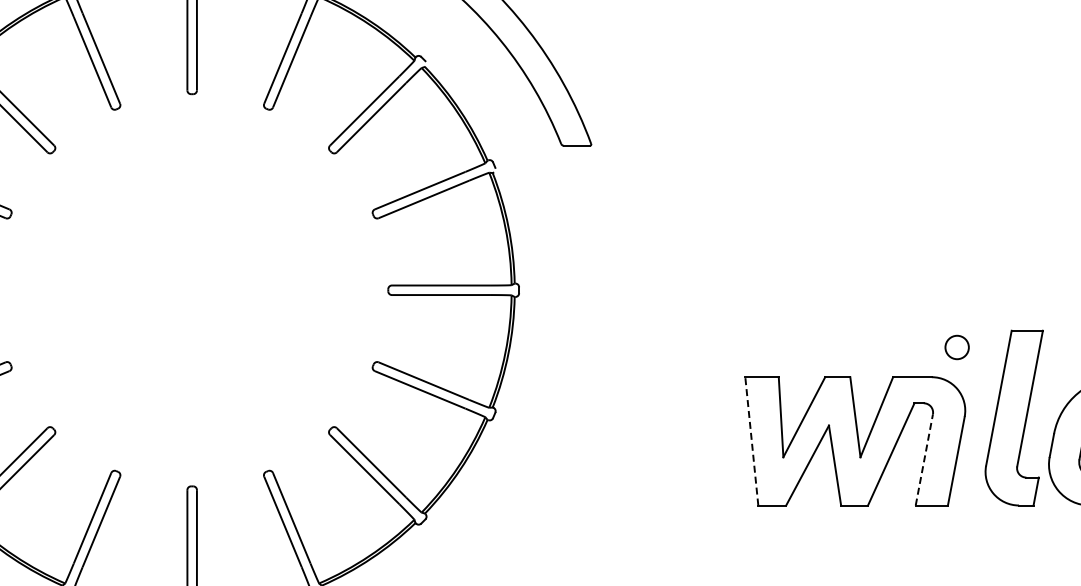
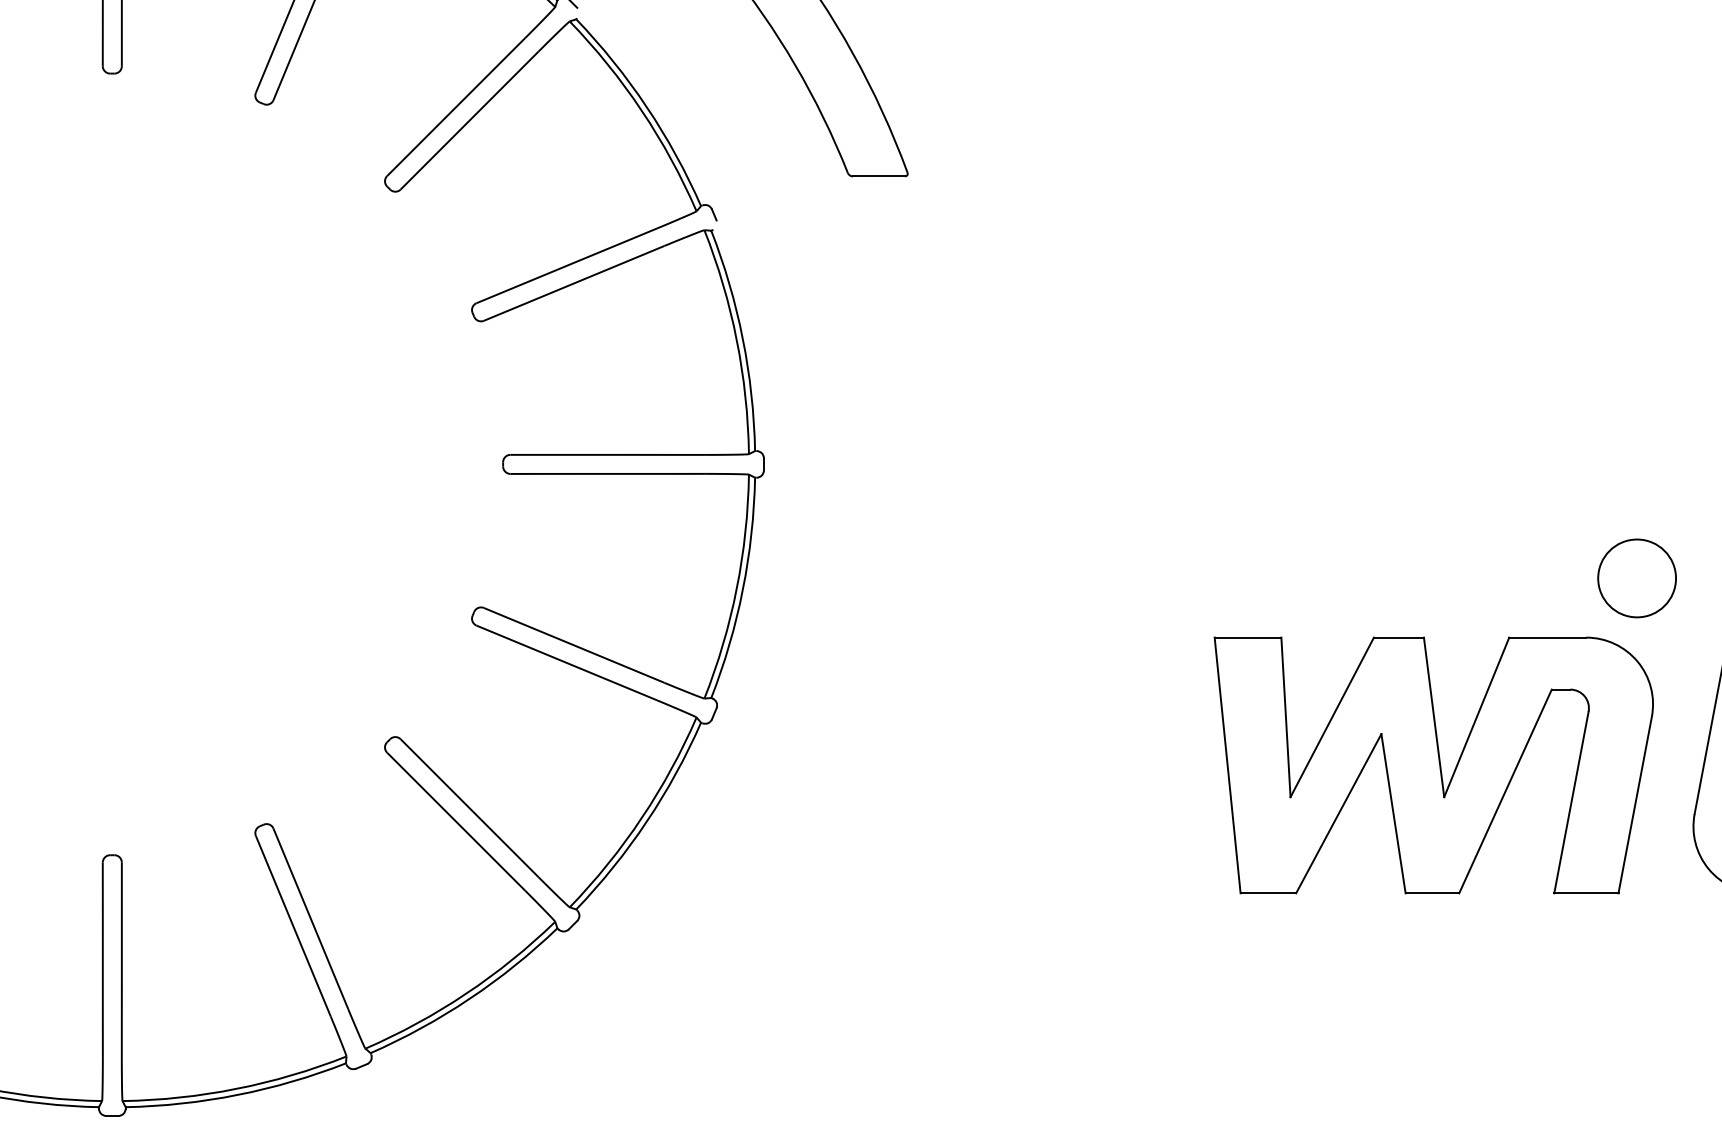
circle: (956, 347) -> (1635, 578), size x1.67
line: (751, 440) -> (1226, 763), dashed -> solid
line: (924, 459) -> (1571, 801), dashed -> solid

